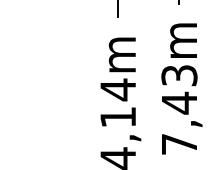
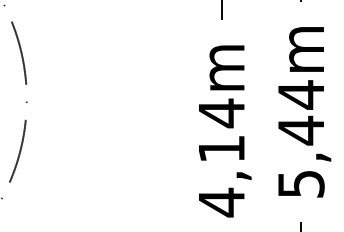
text: (178, 109) -> (300, 138), 7,43m -> 5,44m

